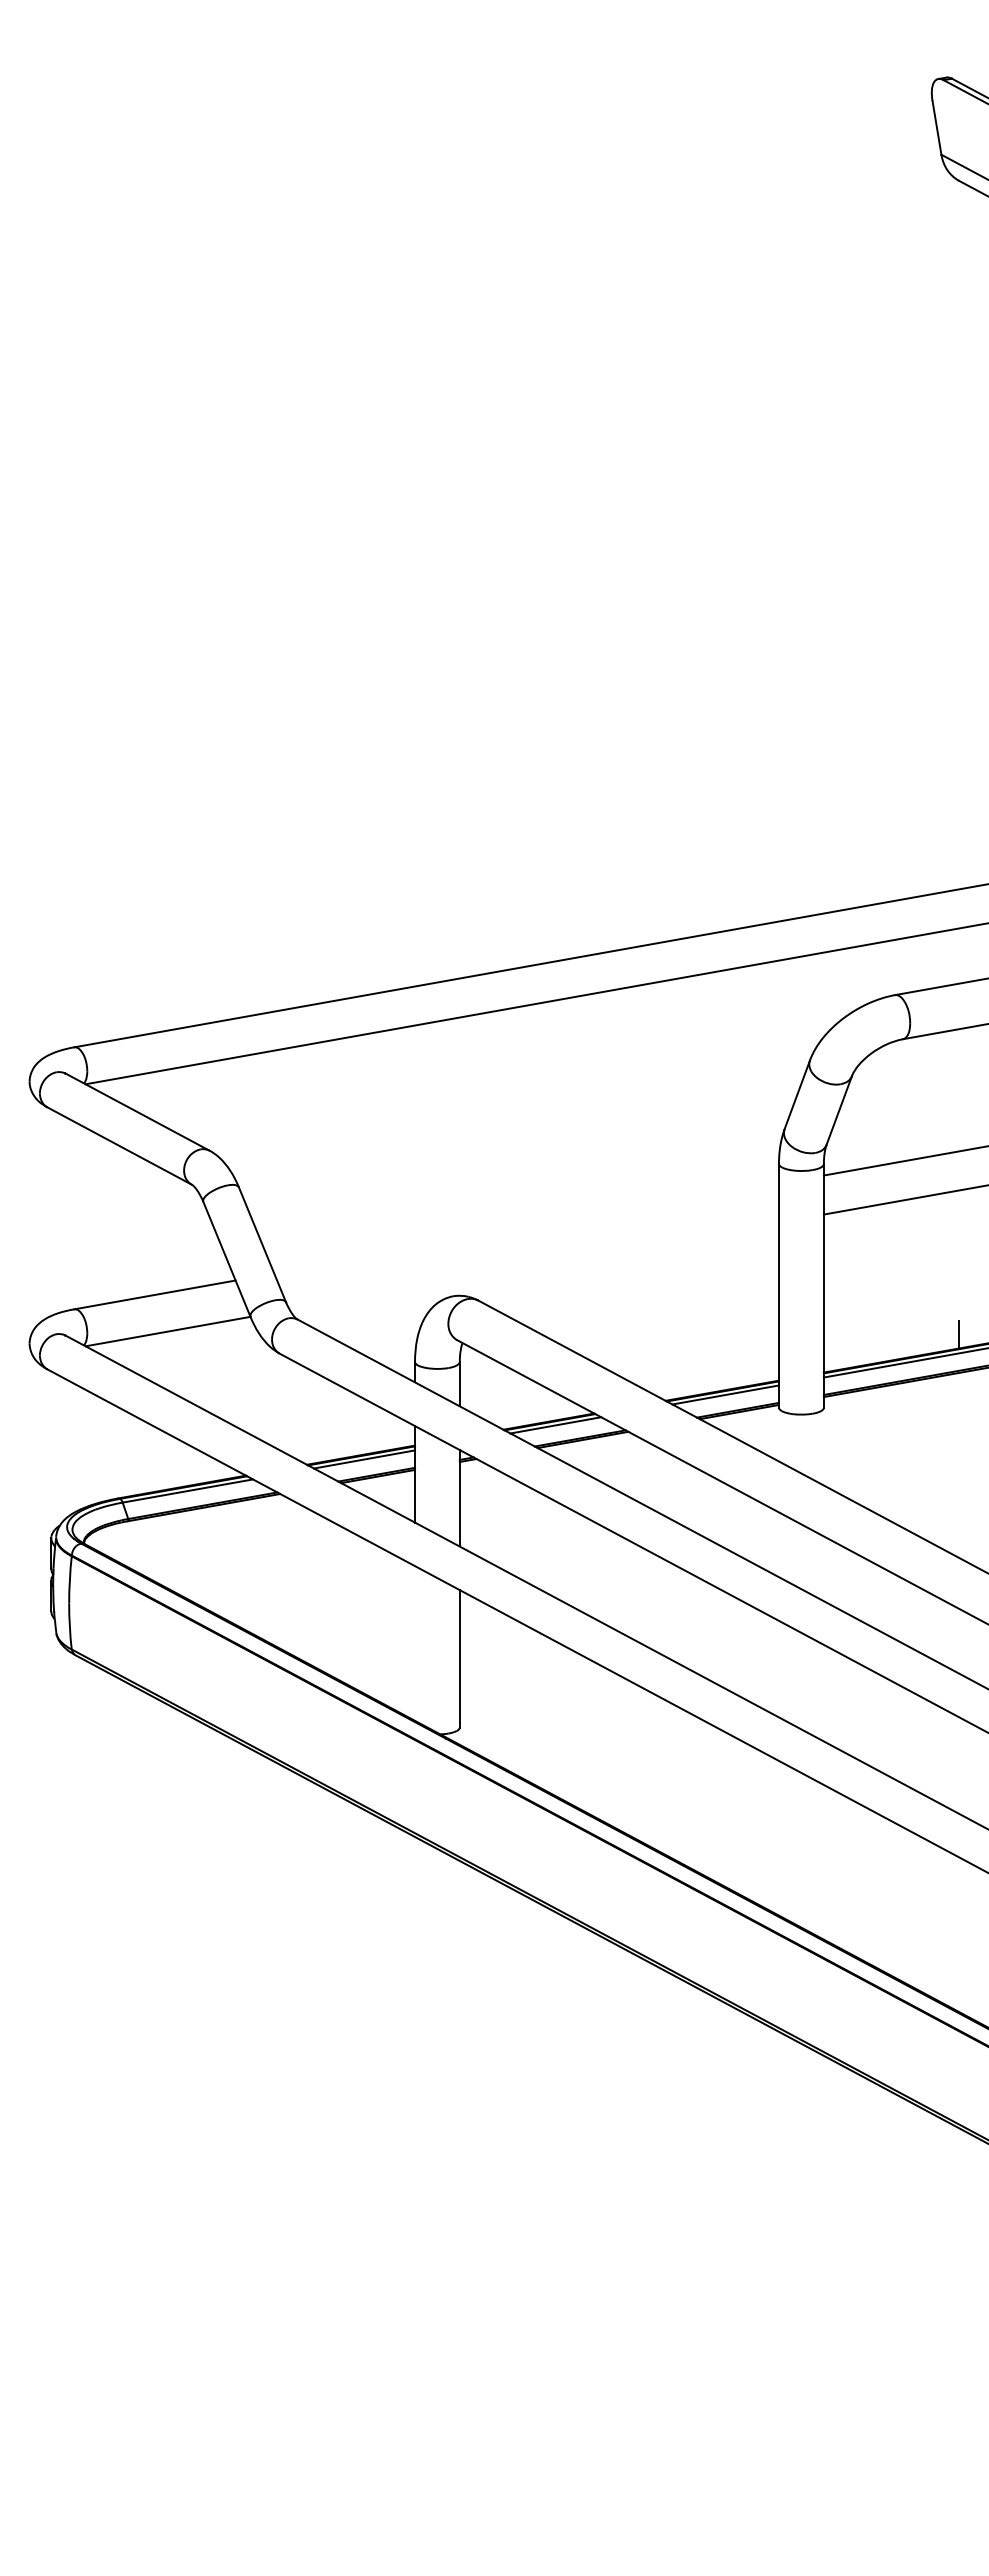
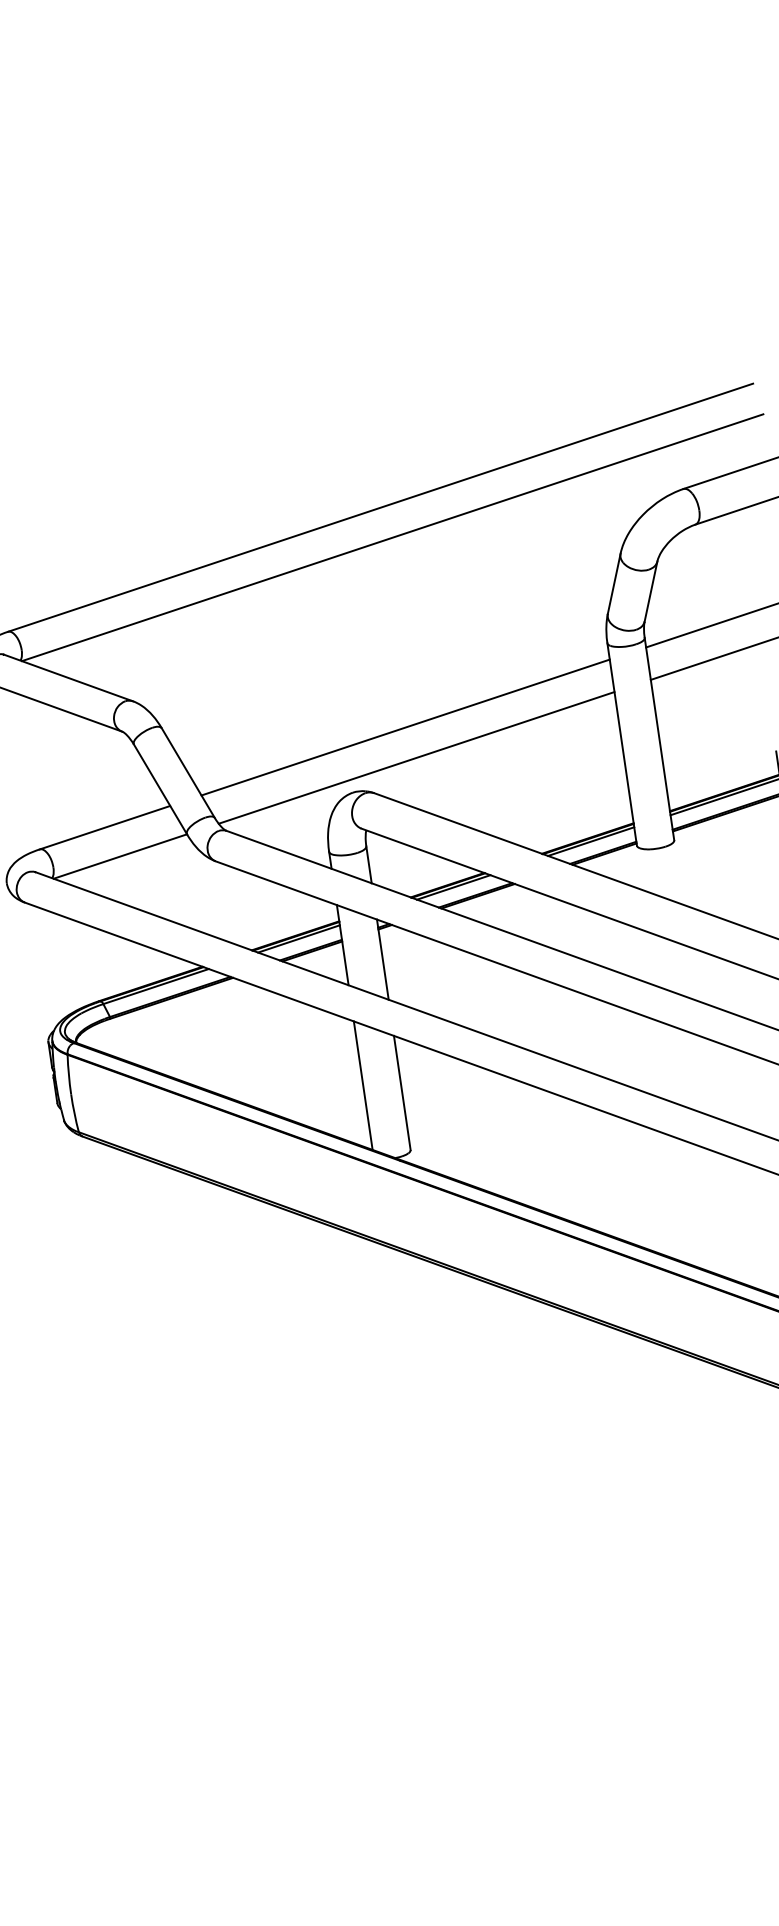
line: (526, 1228) -> (405, 727), added
line: (533, 1265) -> (415, 757), added
line: (415, 1643) -> (363, 1085), added

